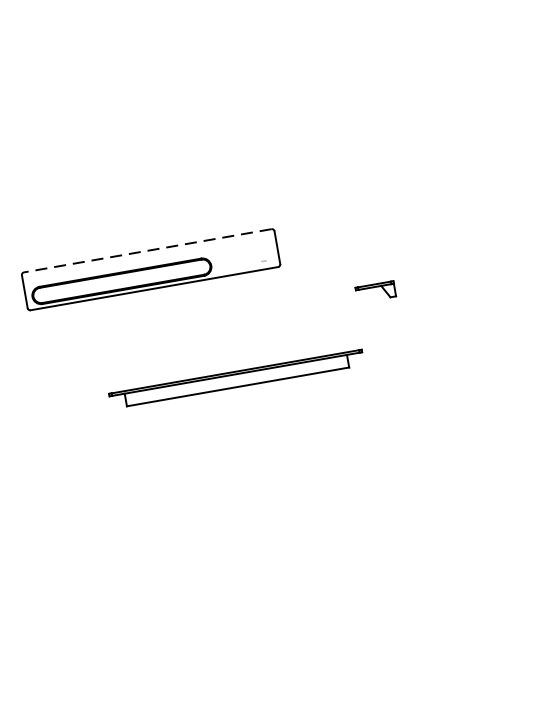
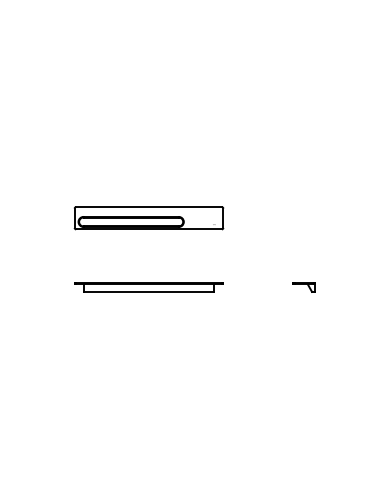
line: (148, 251) -> (149, 207), dashed -> solid
part: (374, 292) -> (303, 287), moved
part: (235, 379) -> (148, 287), moved

